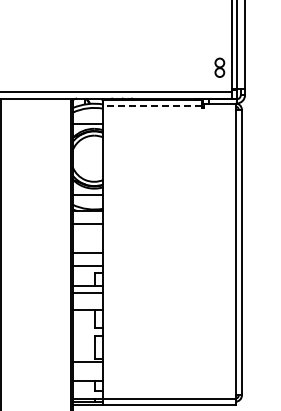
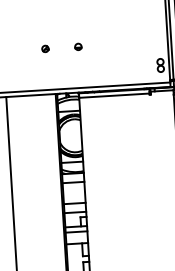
part: (59, 34) -> (44, 48), added
part: (106, 34) -> (78, 46), added
line: (152, 106) -> (114, 96), dashed -> solid

